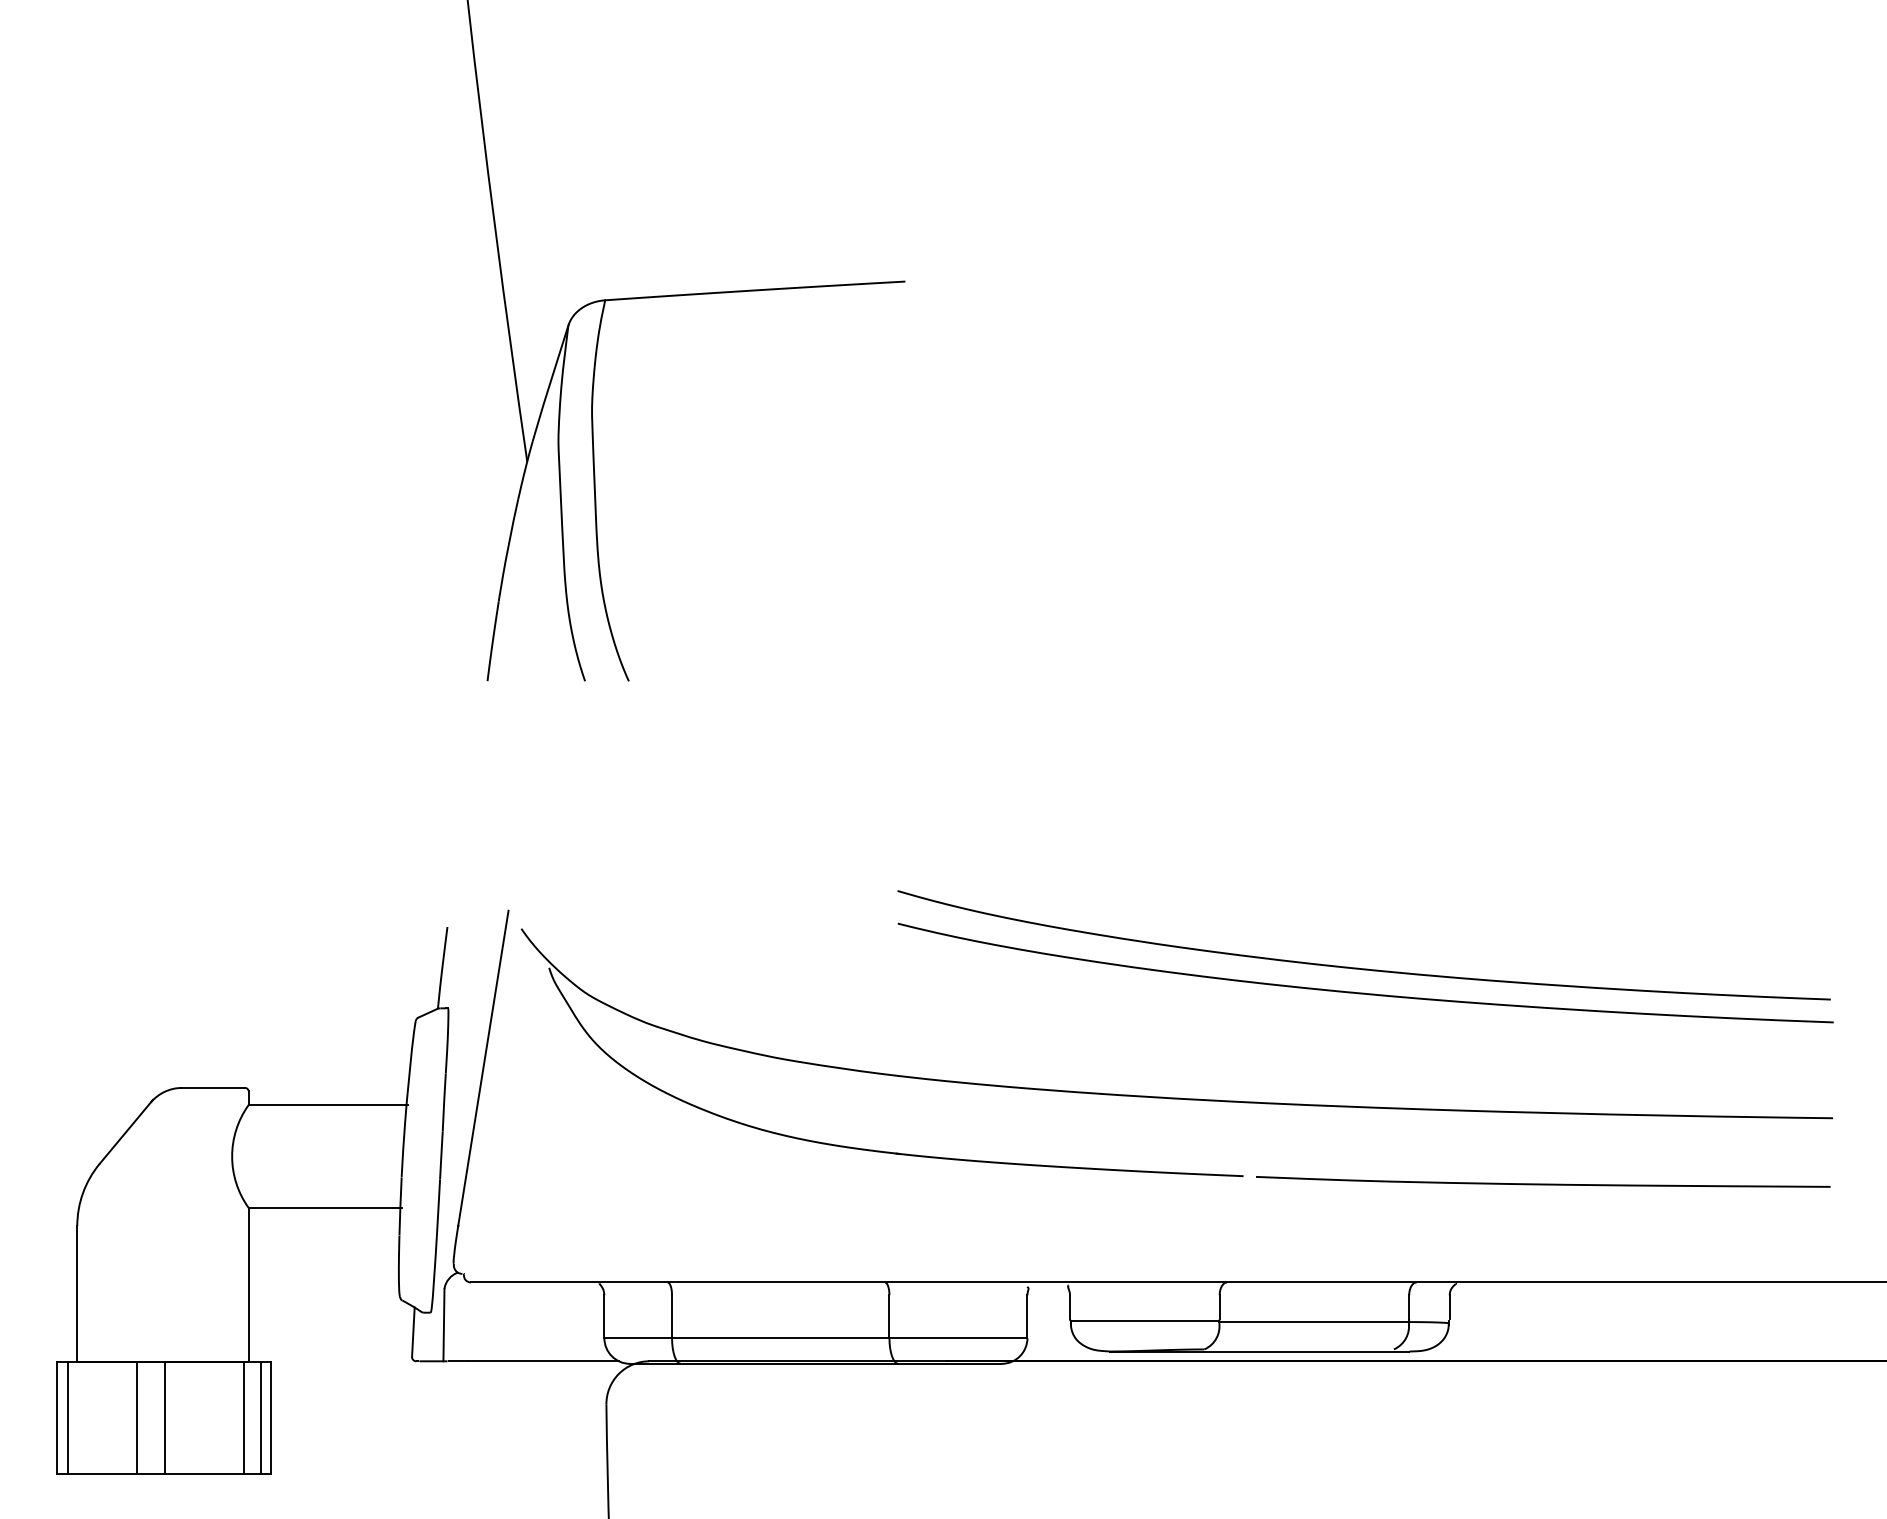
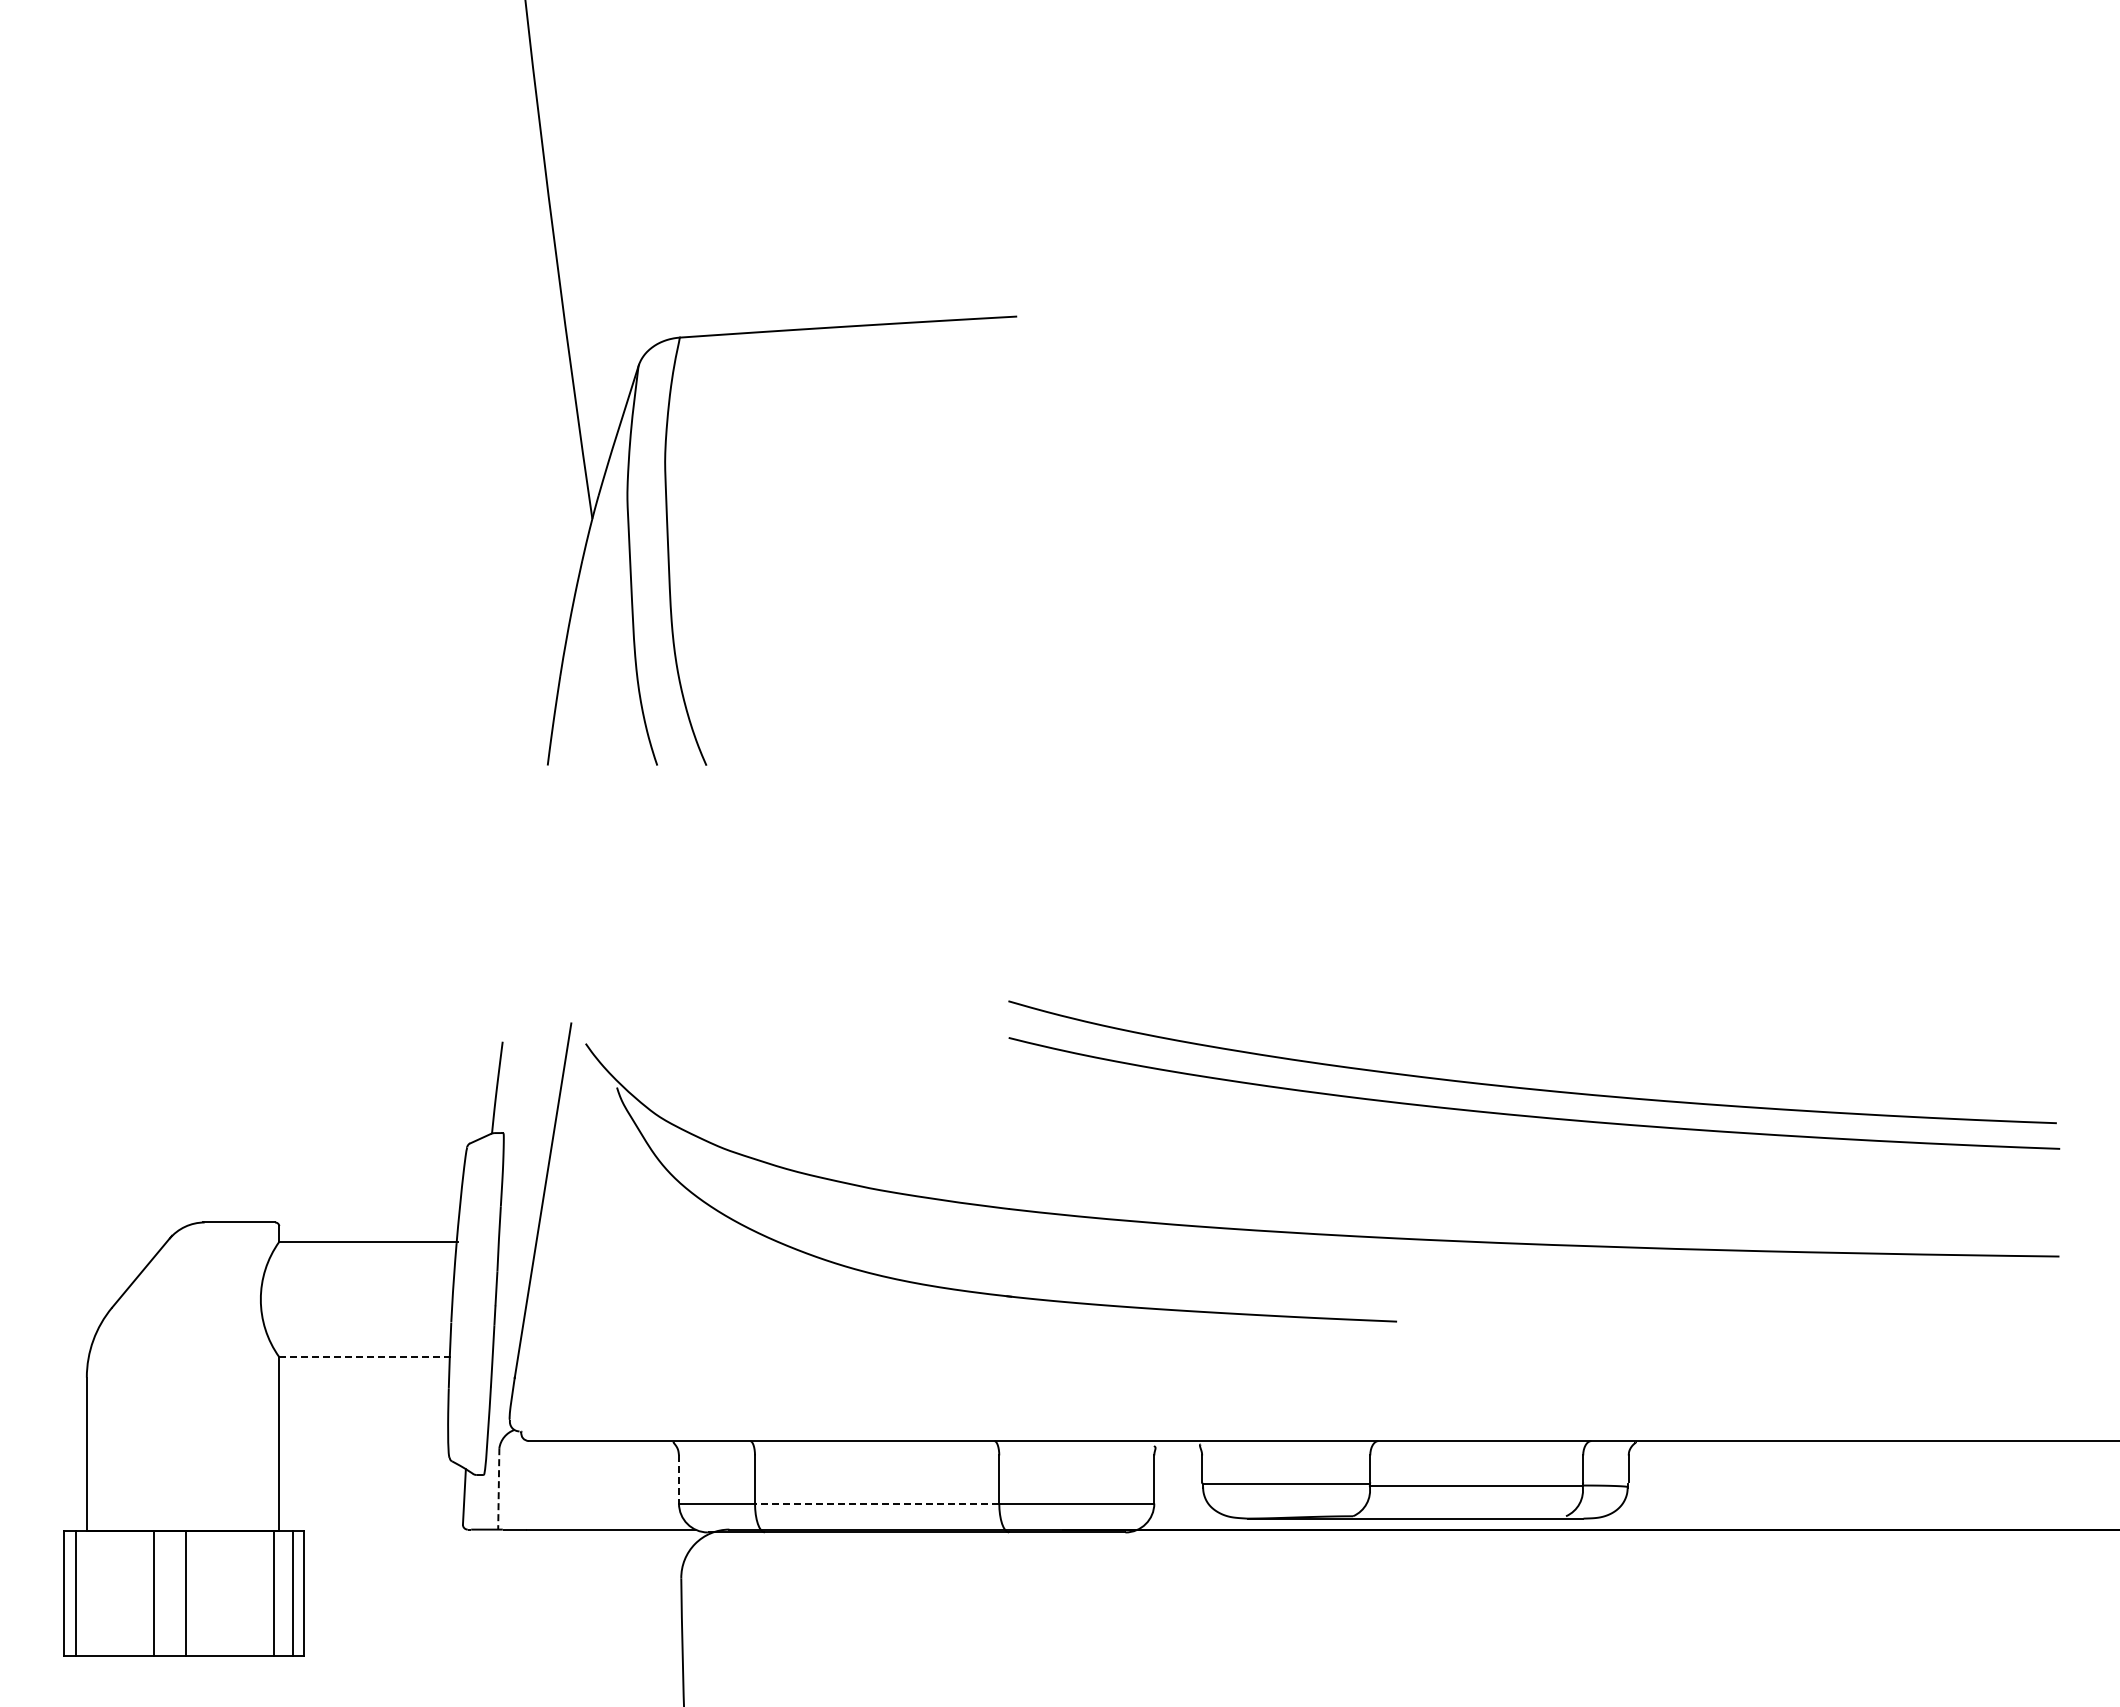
curve: (1542, 1184) -> (1733, 1330), removed
line: (325, 1208) -> (365, 1357), solid -> dashed
line: (604, 1316) -> (679, 1479), solid -> dashed
line: (443, 1324) -> (498, 1488), solid -> dashed
line: (780, 1338) -> (876, 1503), solid -> dashed

